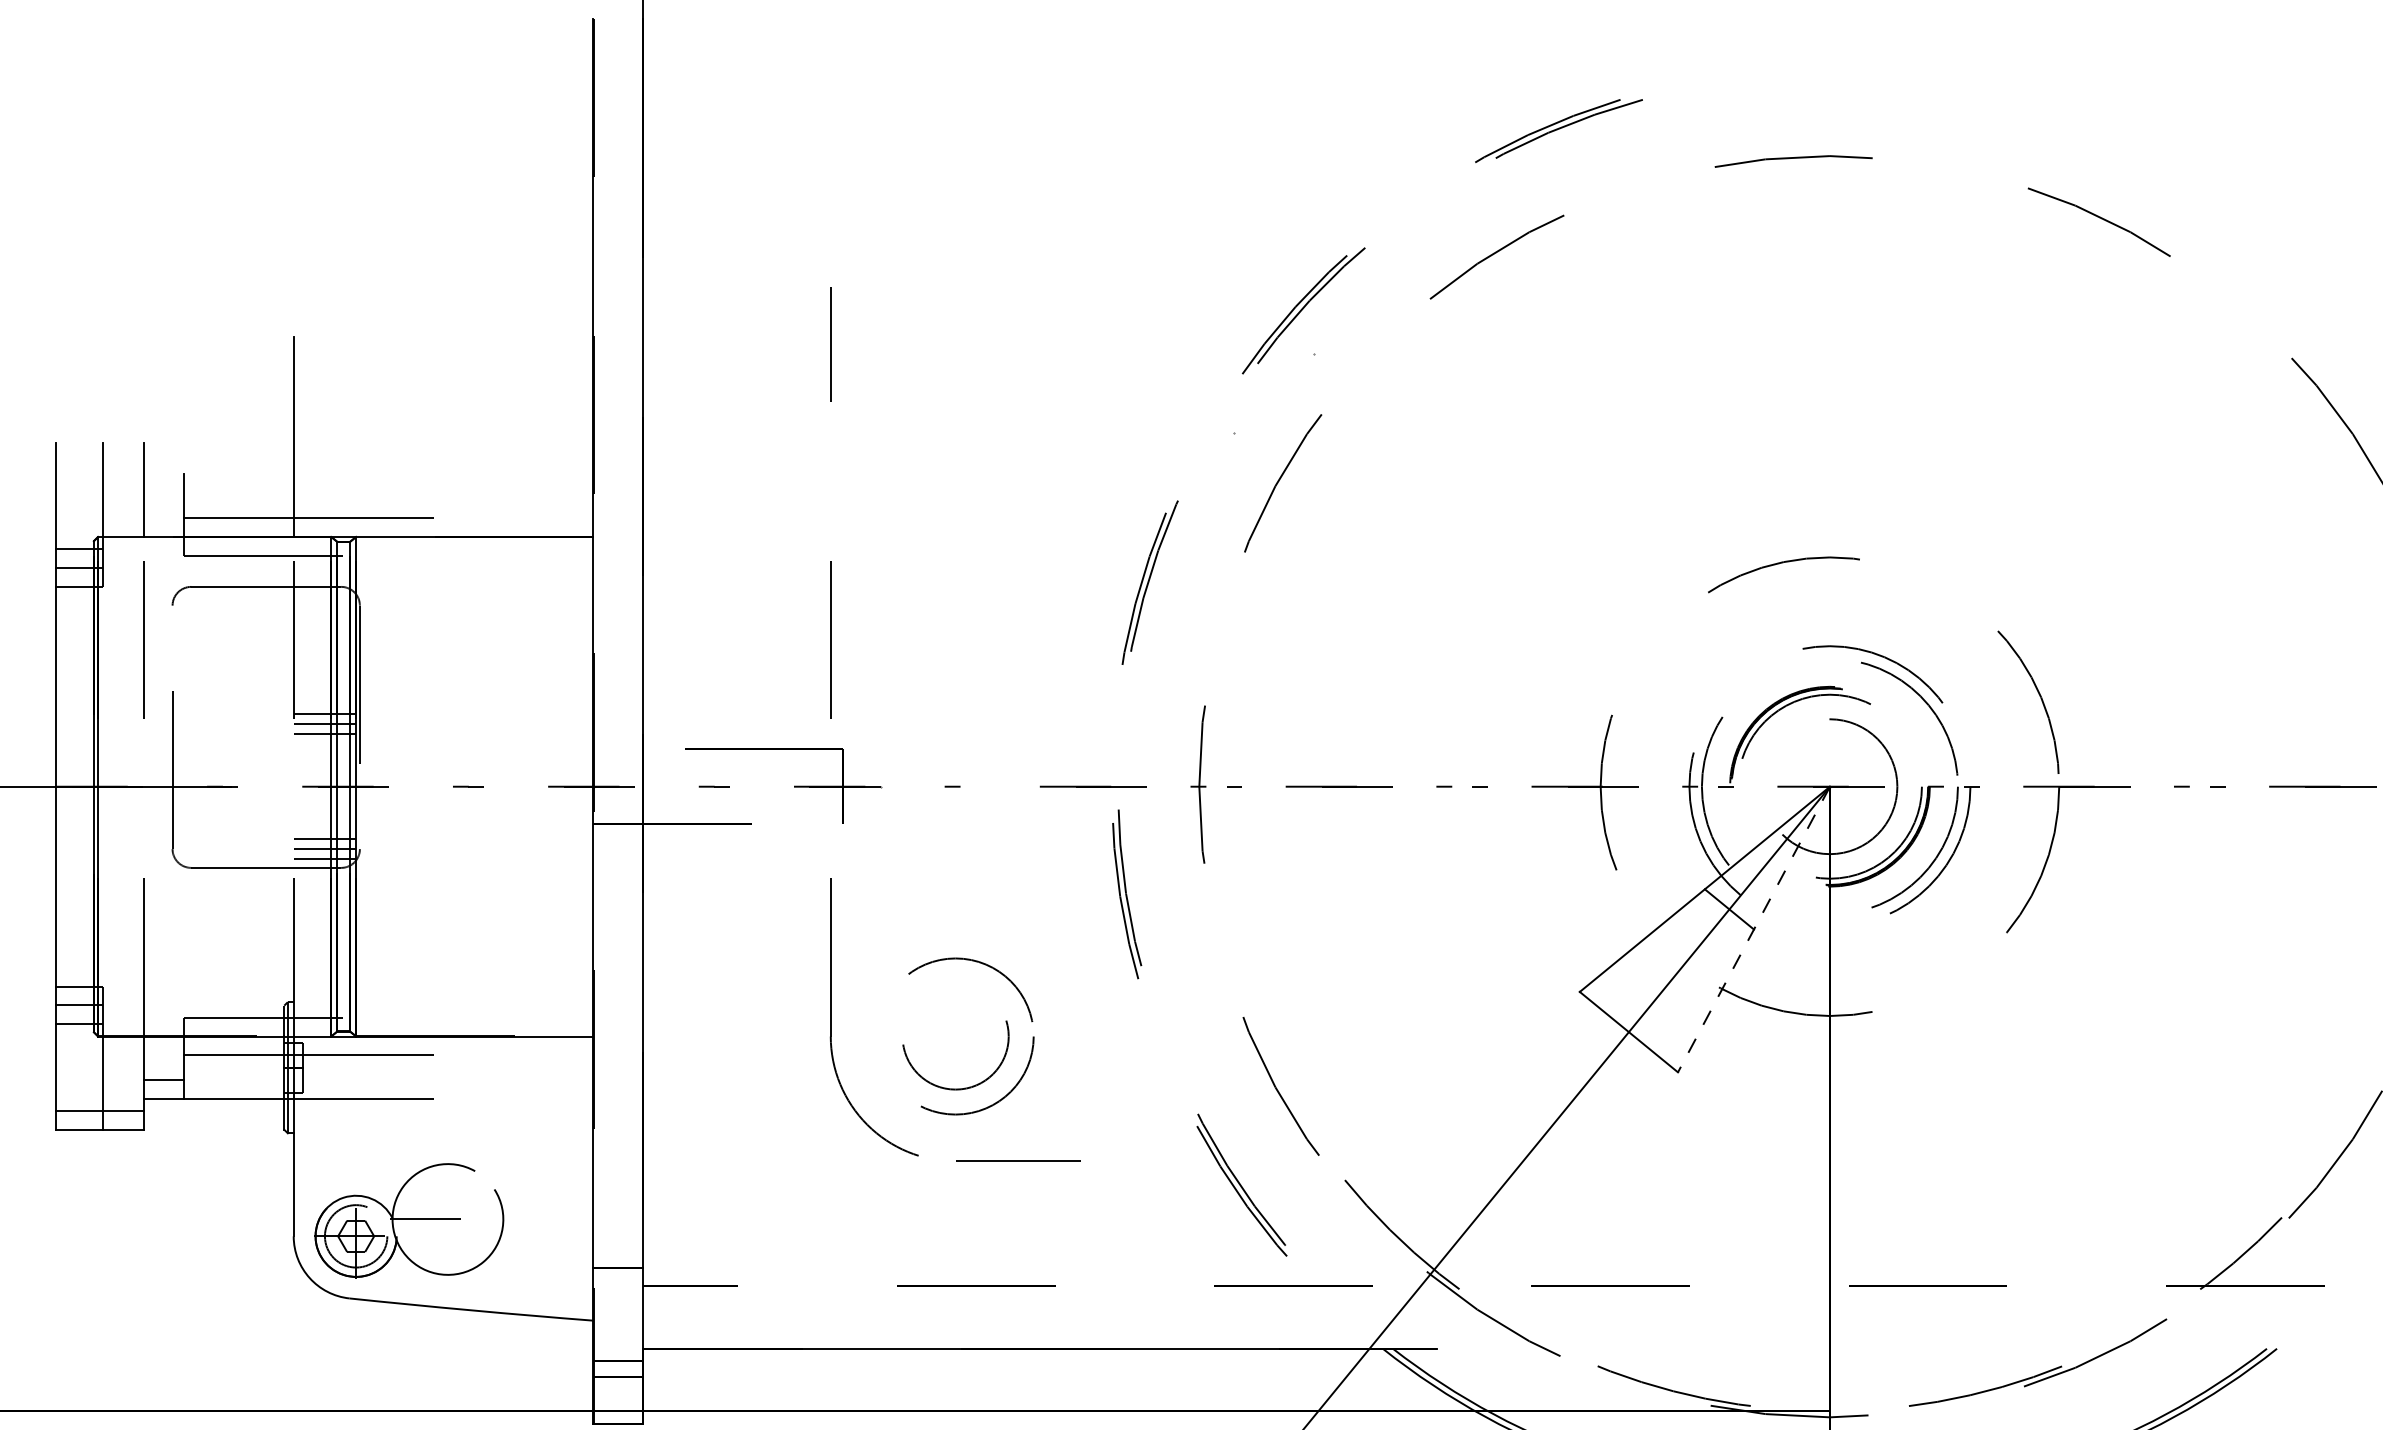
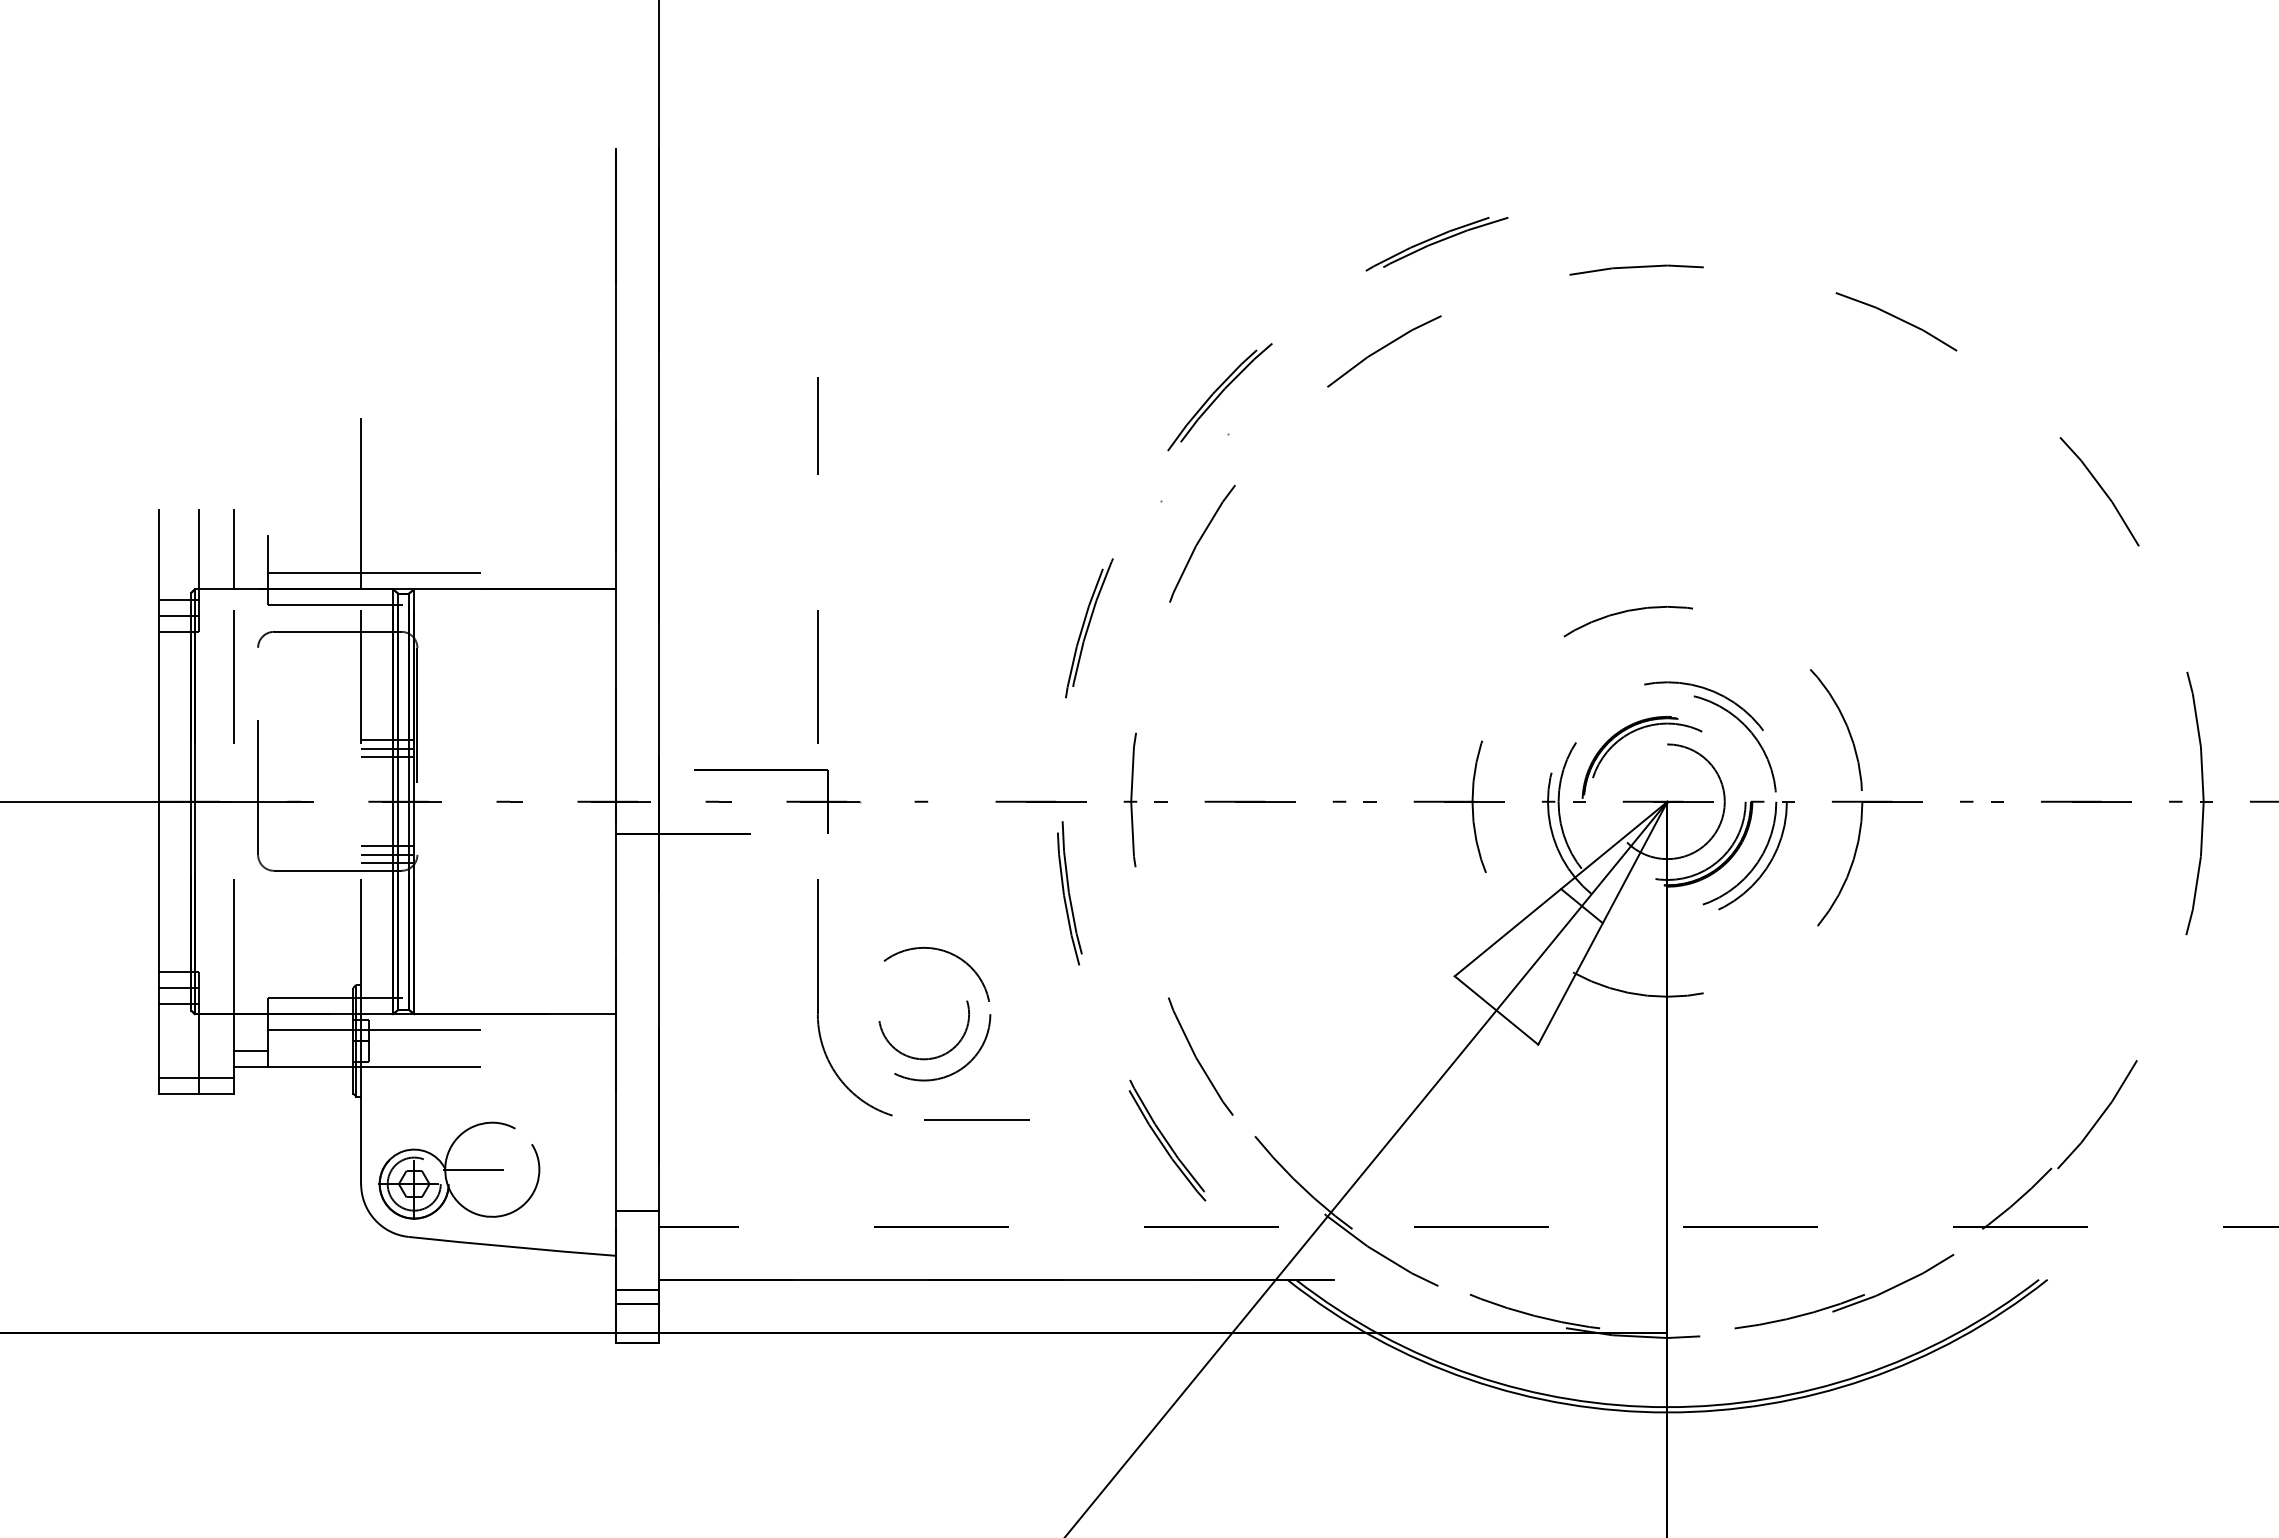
line: (1753, 929) -> (1602, 923), dashed -> solid

